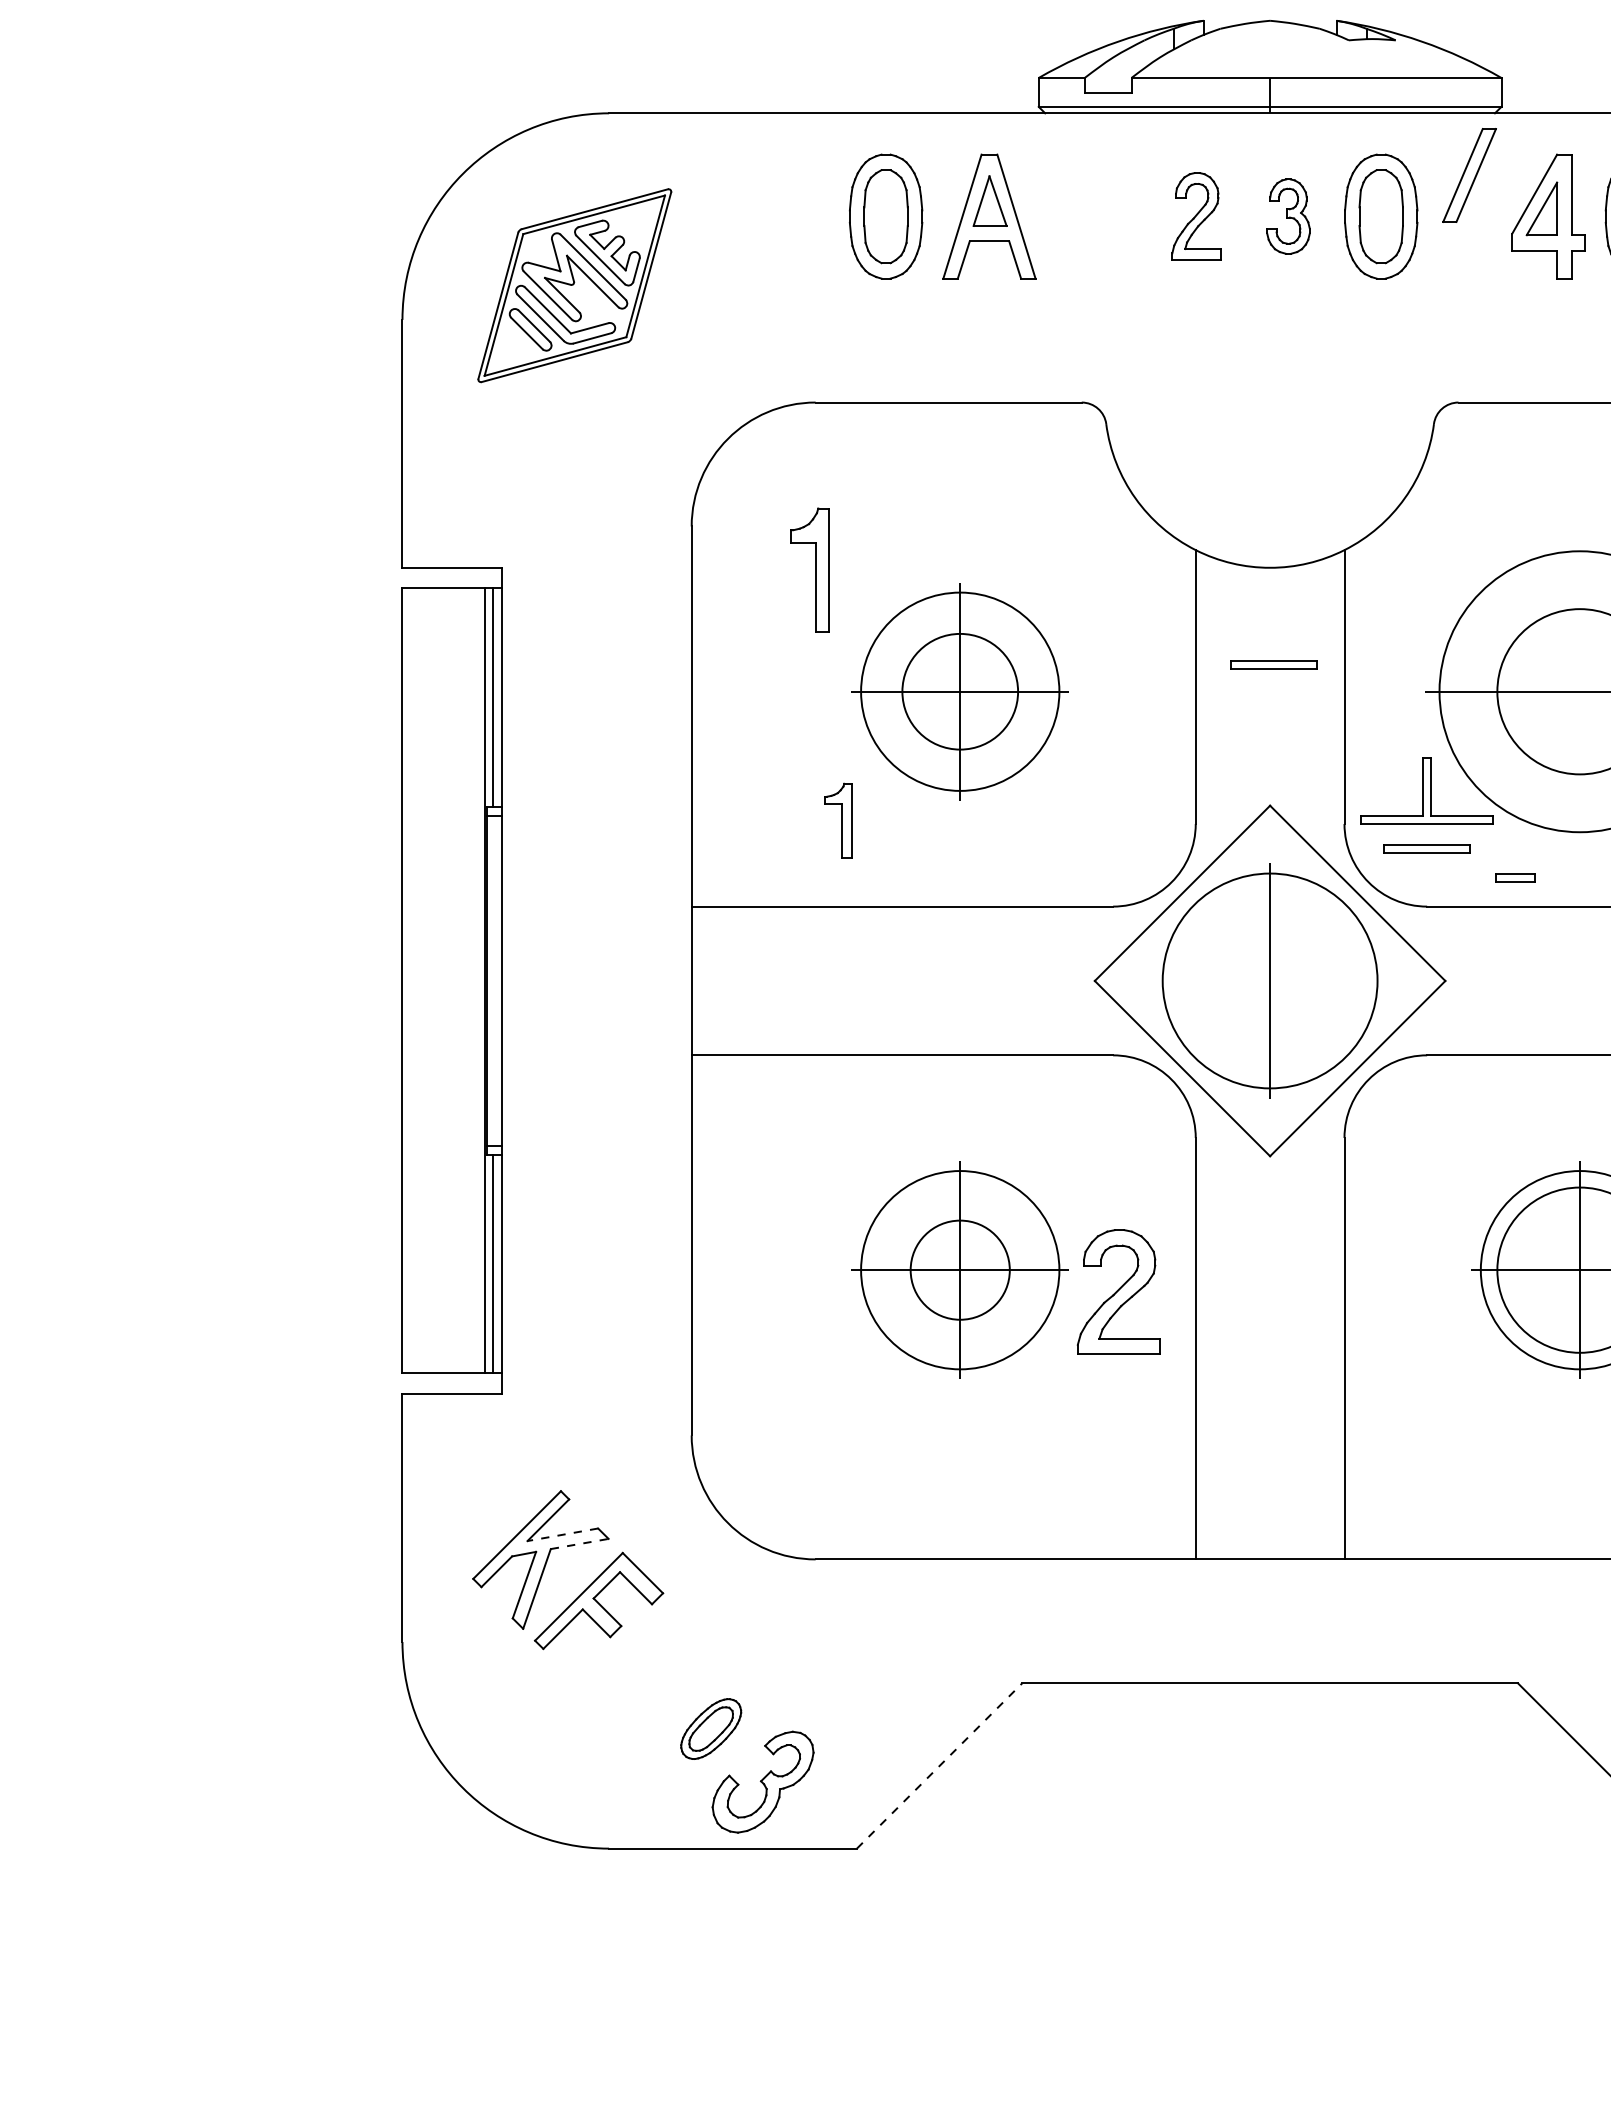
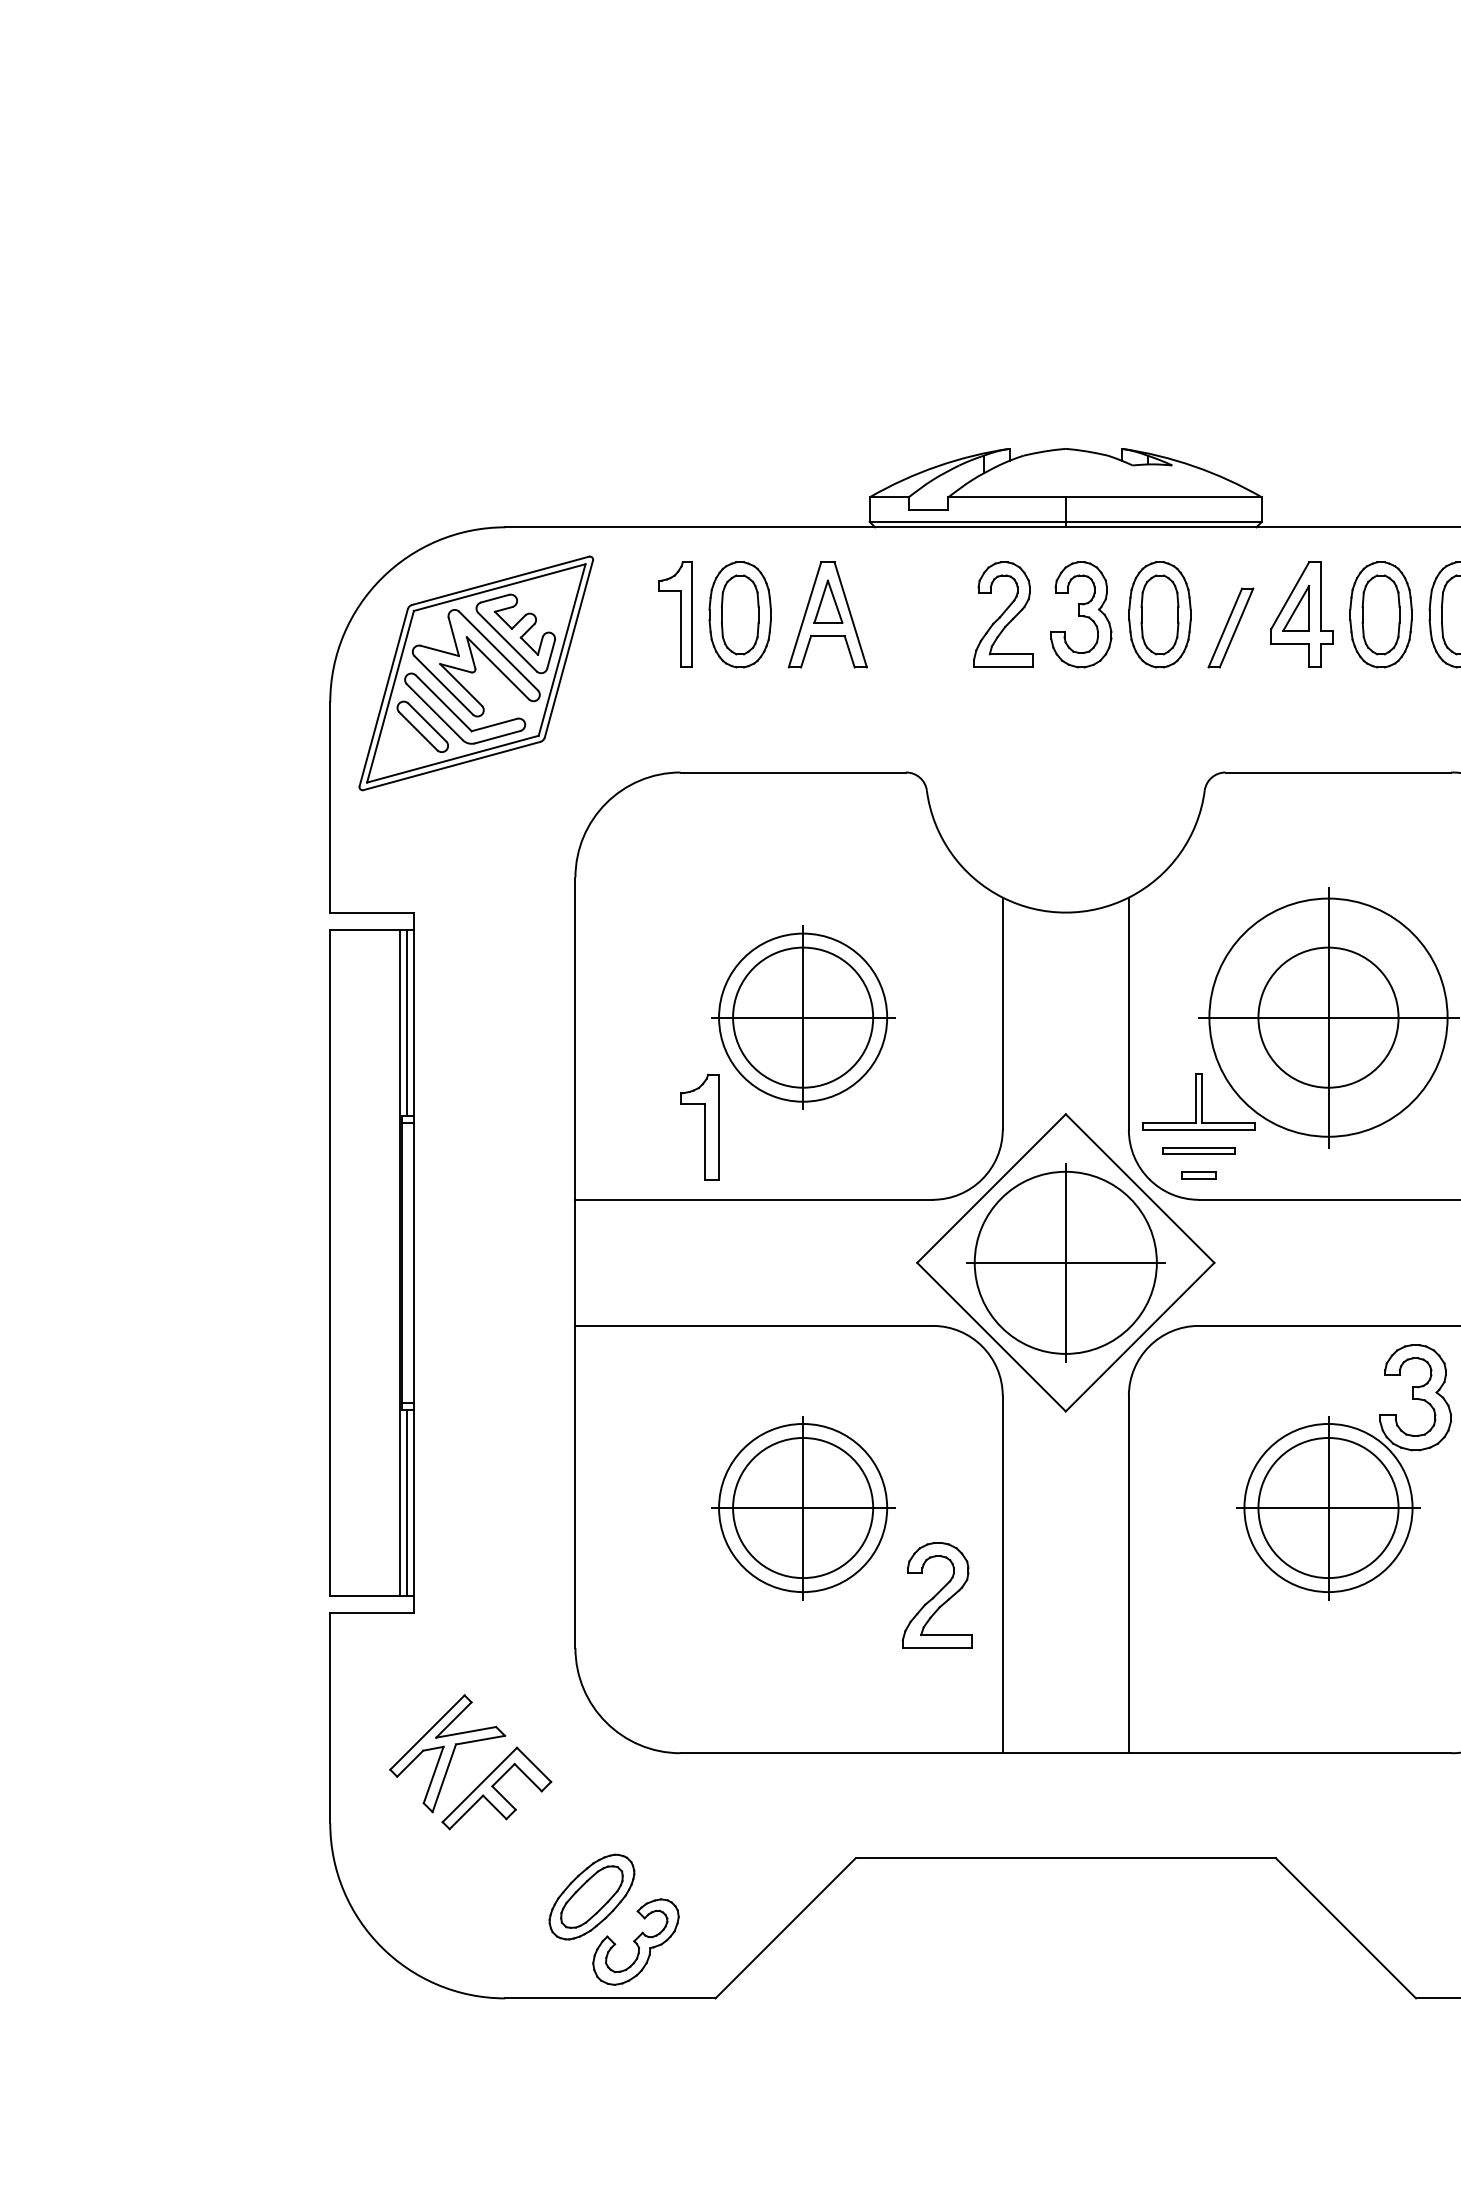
part: (1469, 174) -> (1230, 627), moved
part: (1196, 216) -> (1003, 614), size x1.43
part: (1288, 216) -> (1081, 614), size x1.67
part: (574, 285) -> (476, 673), size x1.43
part: (809, 570) -> (675, 614), moved
part: (1273, 664) -> (1068, 994), removed
circle: (960, 691) -> (803, 1017), size x1.43
line: (1579, 691) -> (1328, 1017), added
part: (838, 820) -> (699, 1126), size x1.67
part: (1515, 877) -> (1198, 1175), moved
line: (1269, 980) -> (1065, 1262), added
circle: (960, 1269) -> (803, 1507), size x1.67
part: (1117, 1291) -> (936, 1595), moved
line: (561, 1534) -> (465, 1732), dashed -> solid
line: (579, 1544) -> (480, 1740), dashed -> solid
part: (710, 1728) -> (591, 1896), size x1.67
line: (939, 1766) -> (785, 1928), dashed -> solid

